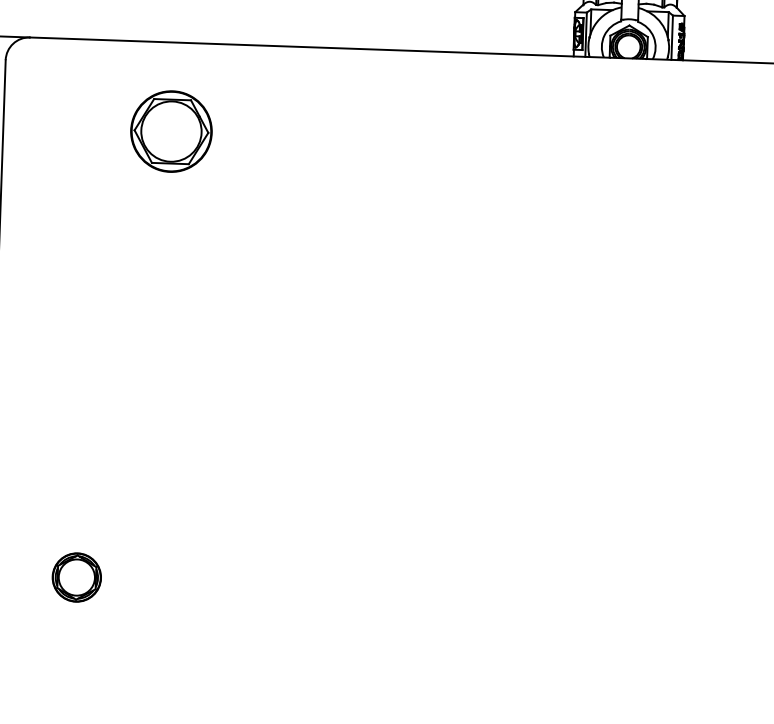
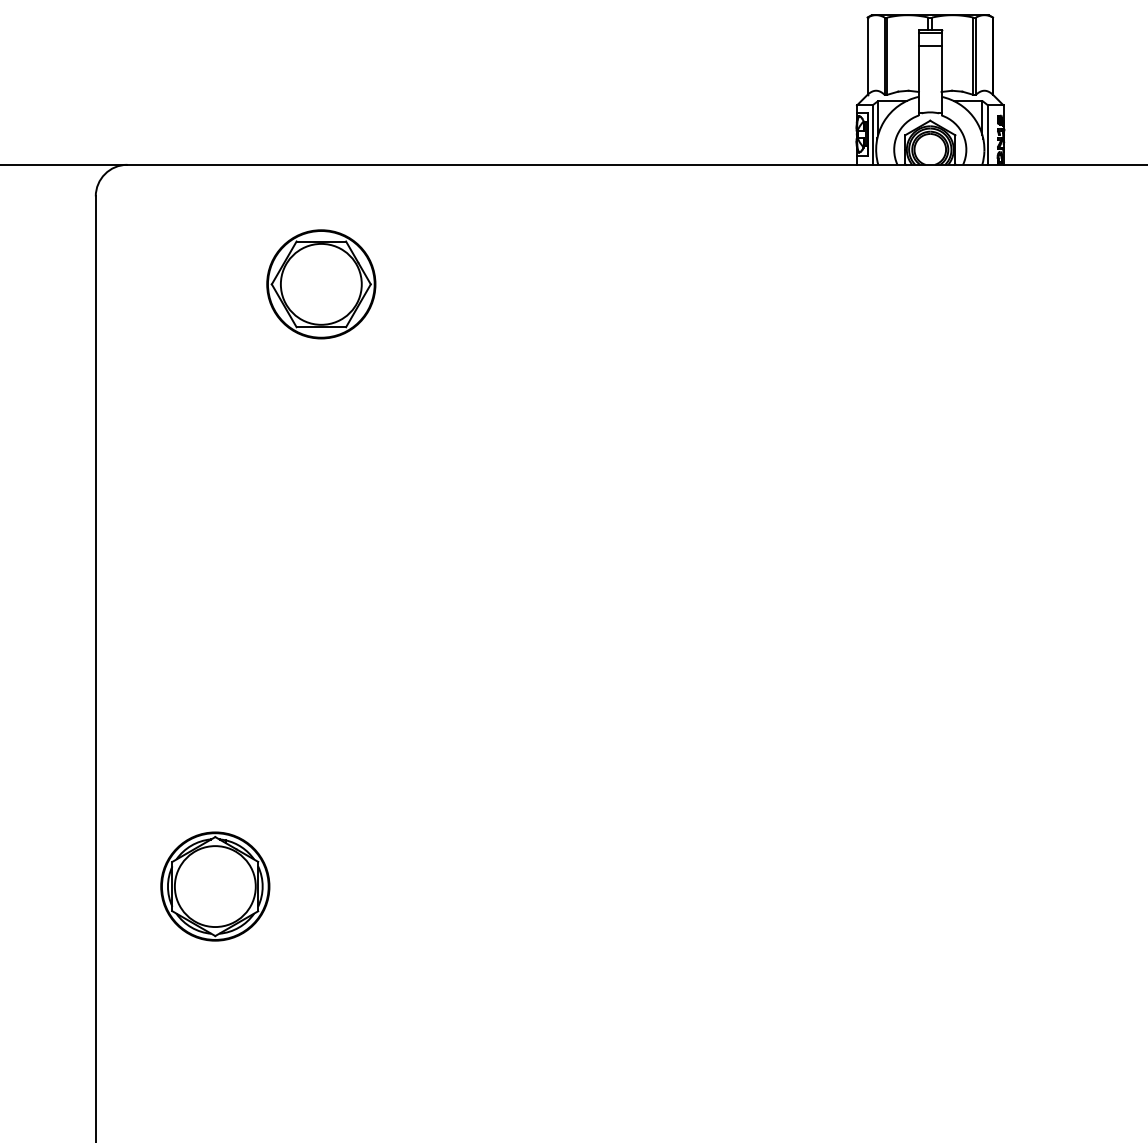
part: (76, 577) -> (215, 886), size x1.67

